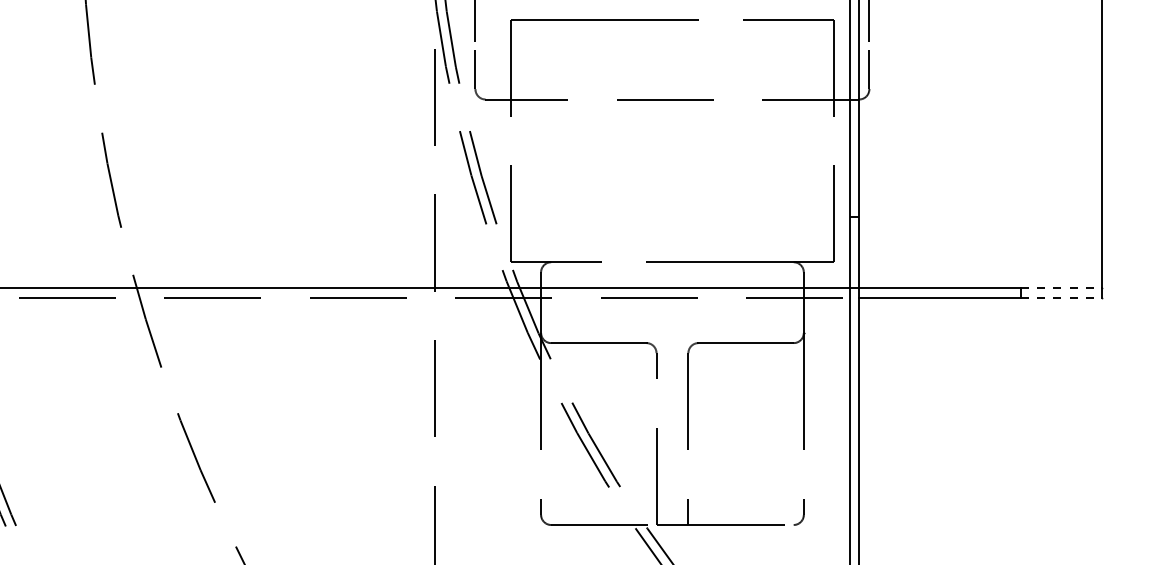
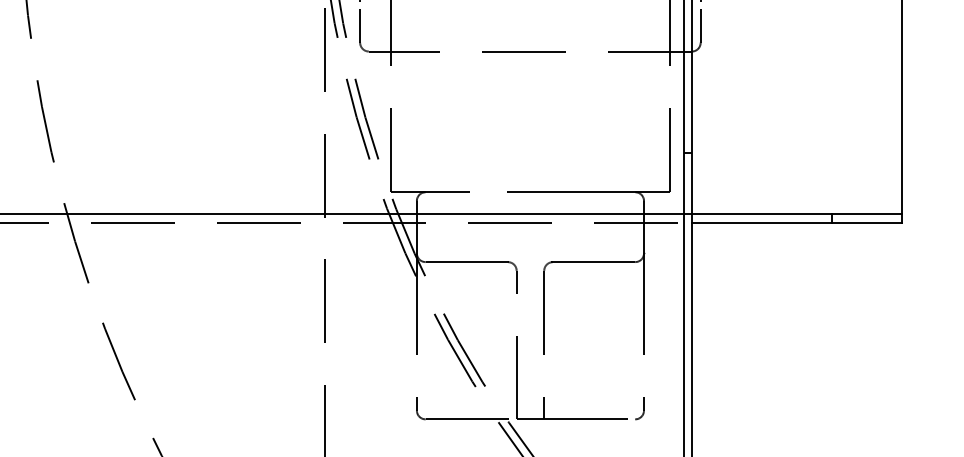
line: (1061, 287) -> (866, 214), dashed -> solid
line: (1061, 297) -> (866, 222), dashed -> solid

